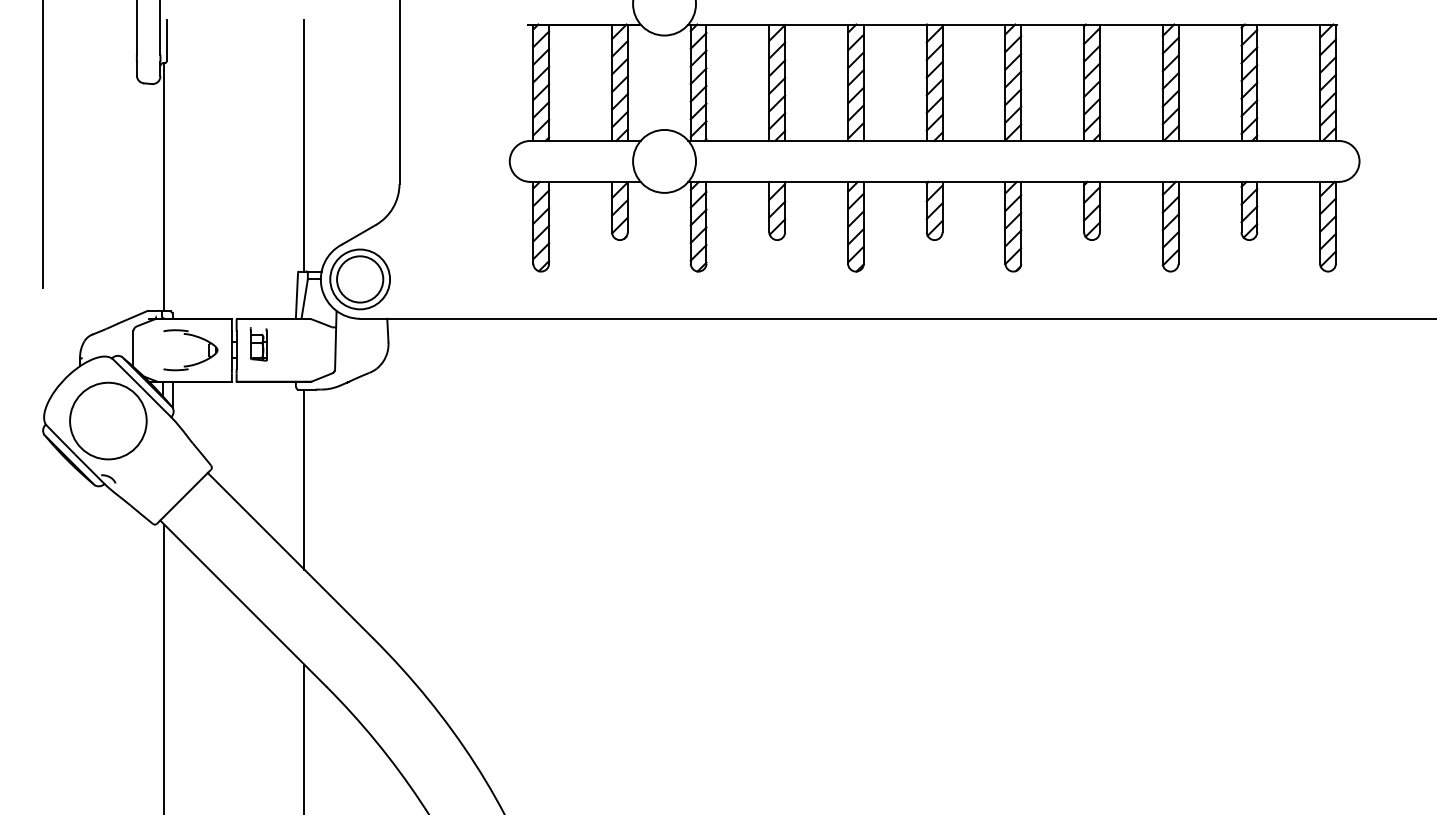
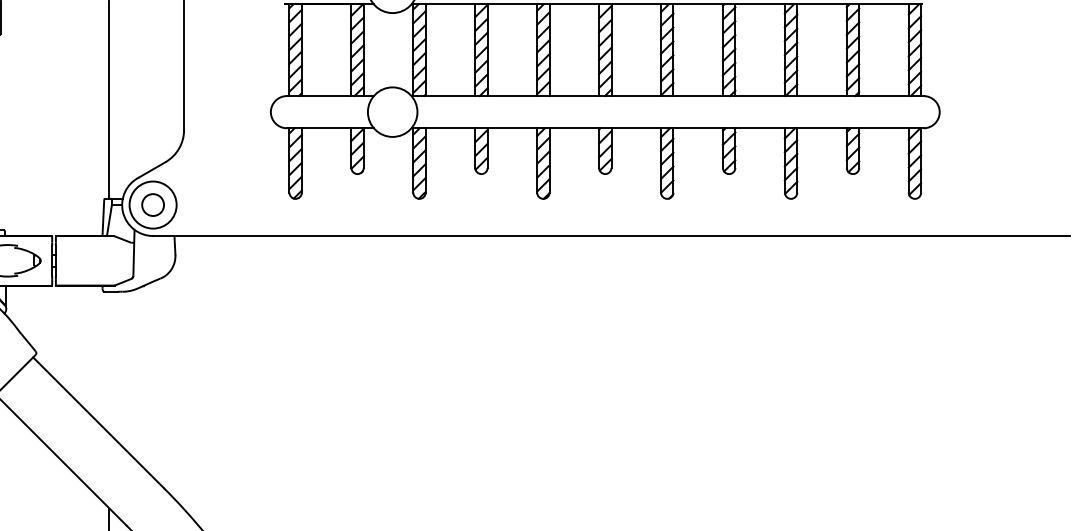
circle: (360, 279) -> (153, 205), size x0.6
part: (258, 344) -> (73, 256), removed
line: (304, 479) -> (109, 362), removed

